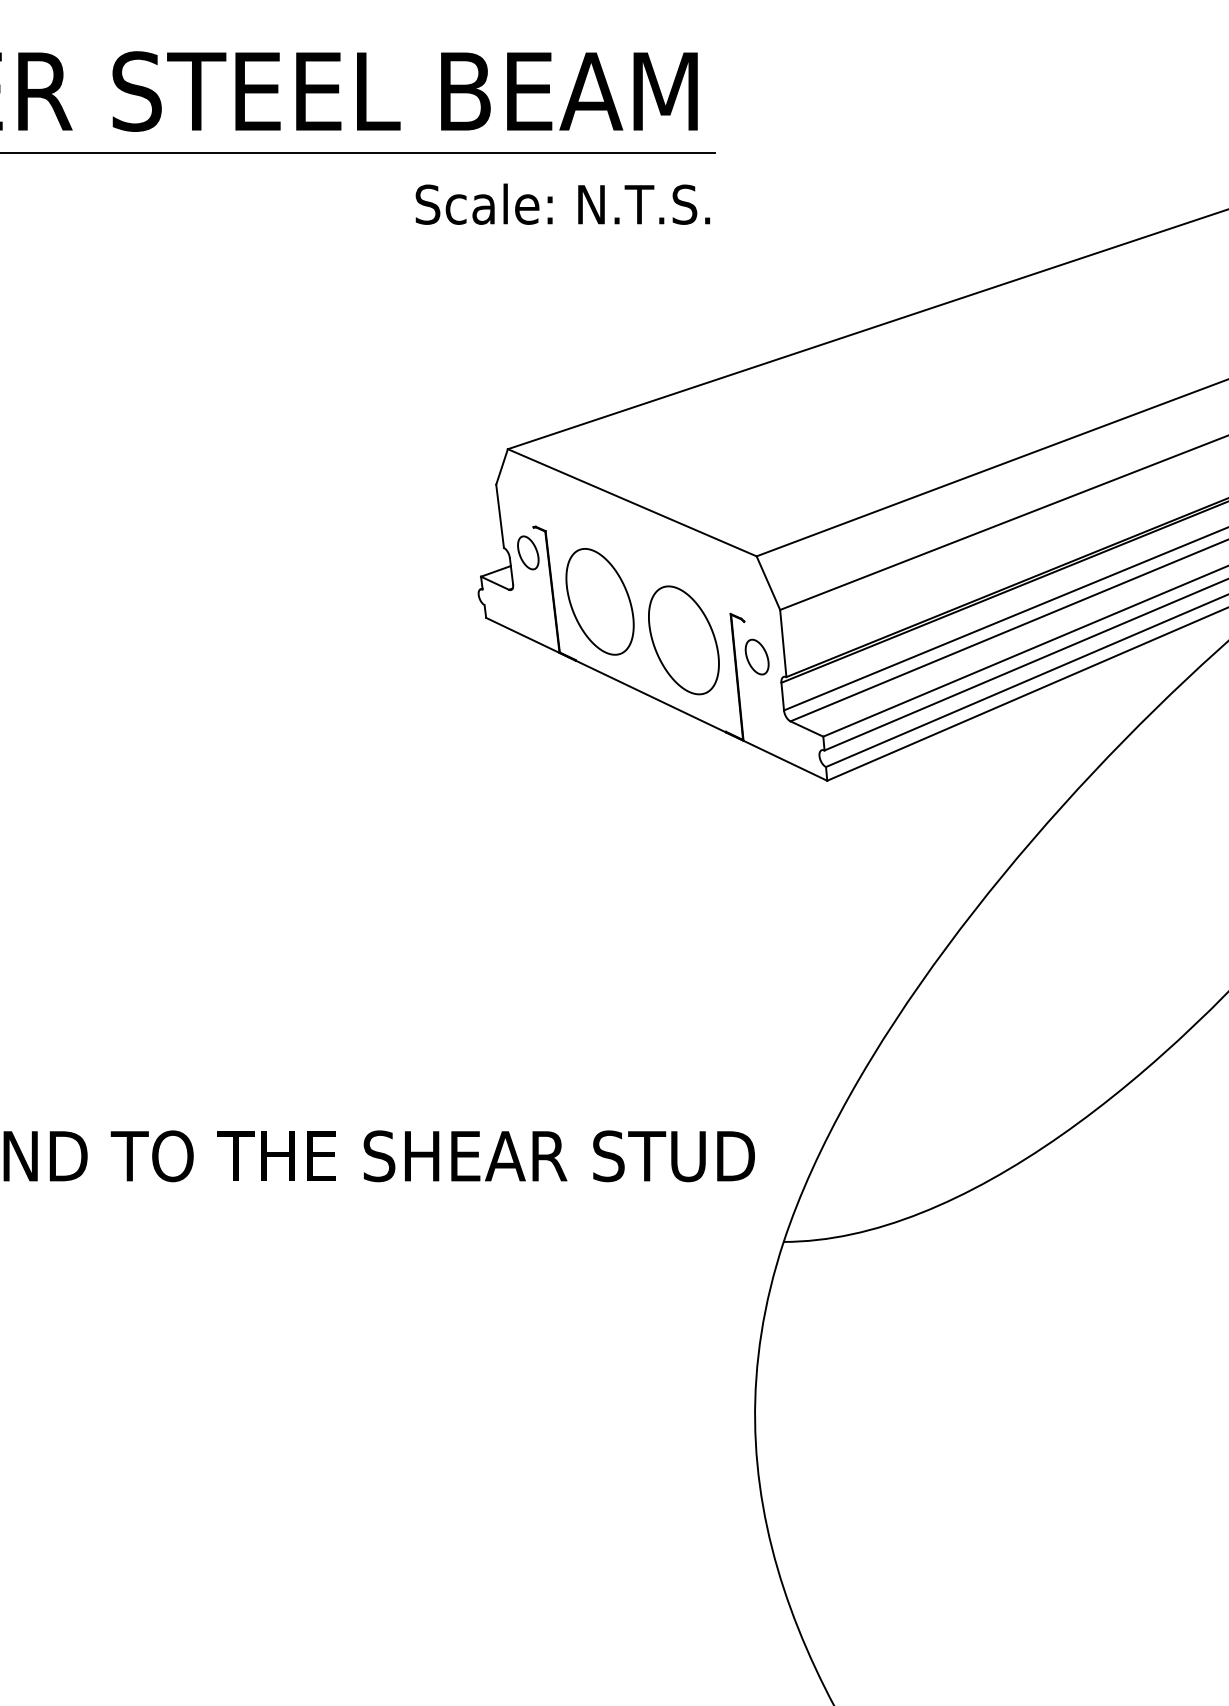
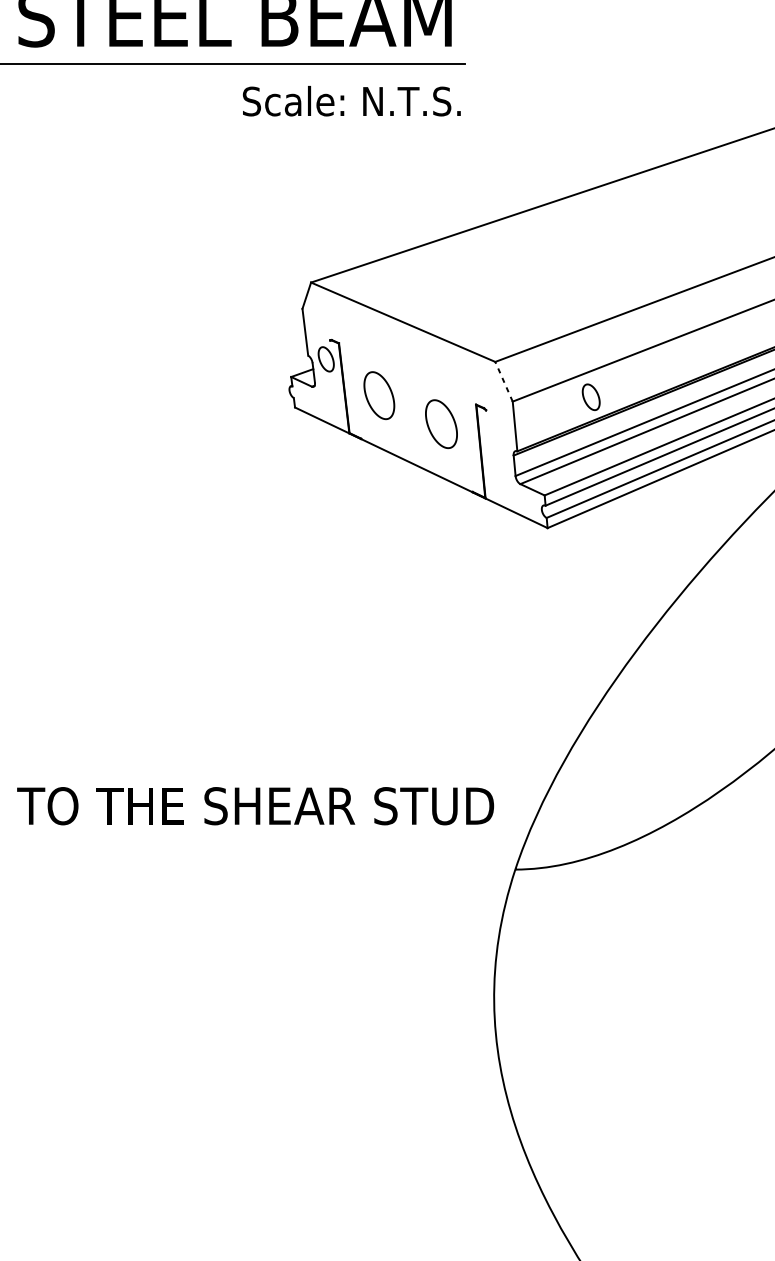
line: (768, 582) -> (504, 381), solid -> dashed
part: (599, 601) -> (378, 395), size x0.6
part: (683, 640) -> (441, 424), size x0.6
part: (756, 656) -> (590, 396), moved

